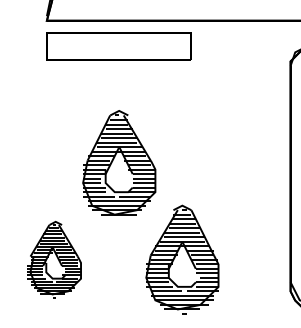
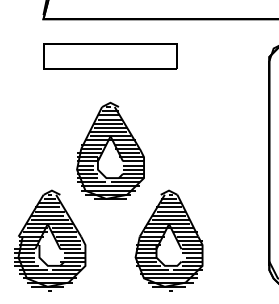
part: (118, 46) -> (109, 57), moved
part: (54, 259) -> (50, 240), size x1.43

